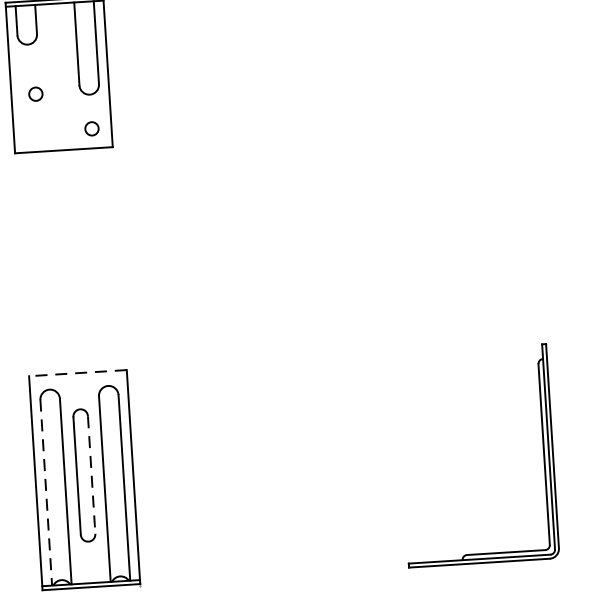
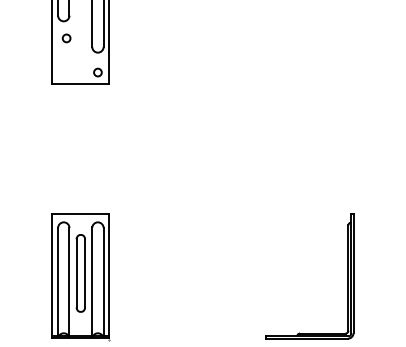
circle: (35, 94) -> (66, 38), moved
line: (77, 372) -> (80, 213), dashed -> solid
line: (92, 475) -> (85, 273), dashed -> solid
line: (46, 493) -> (58, 282), dashed -> solid

